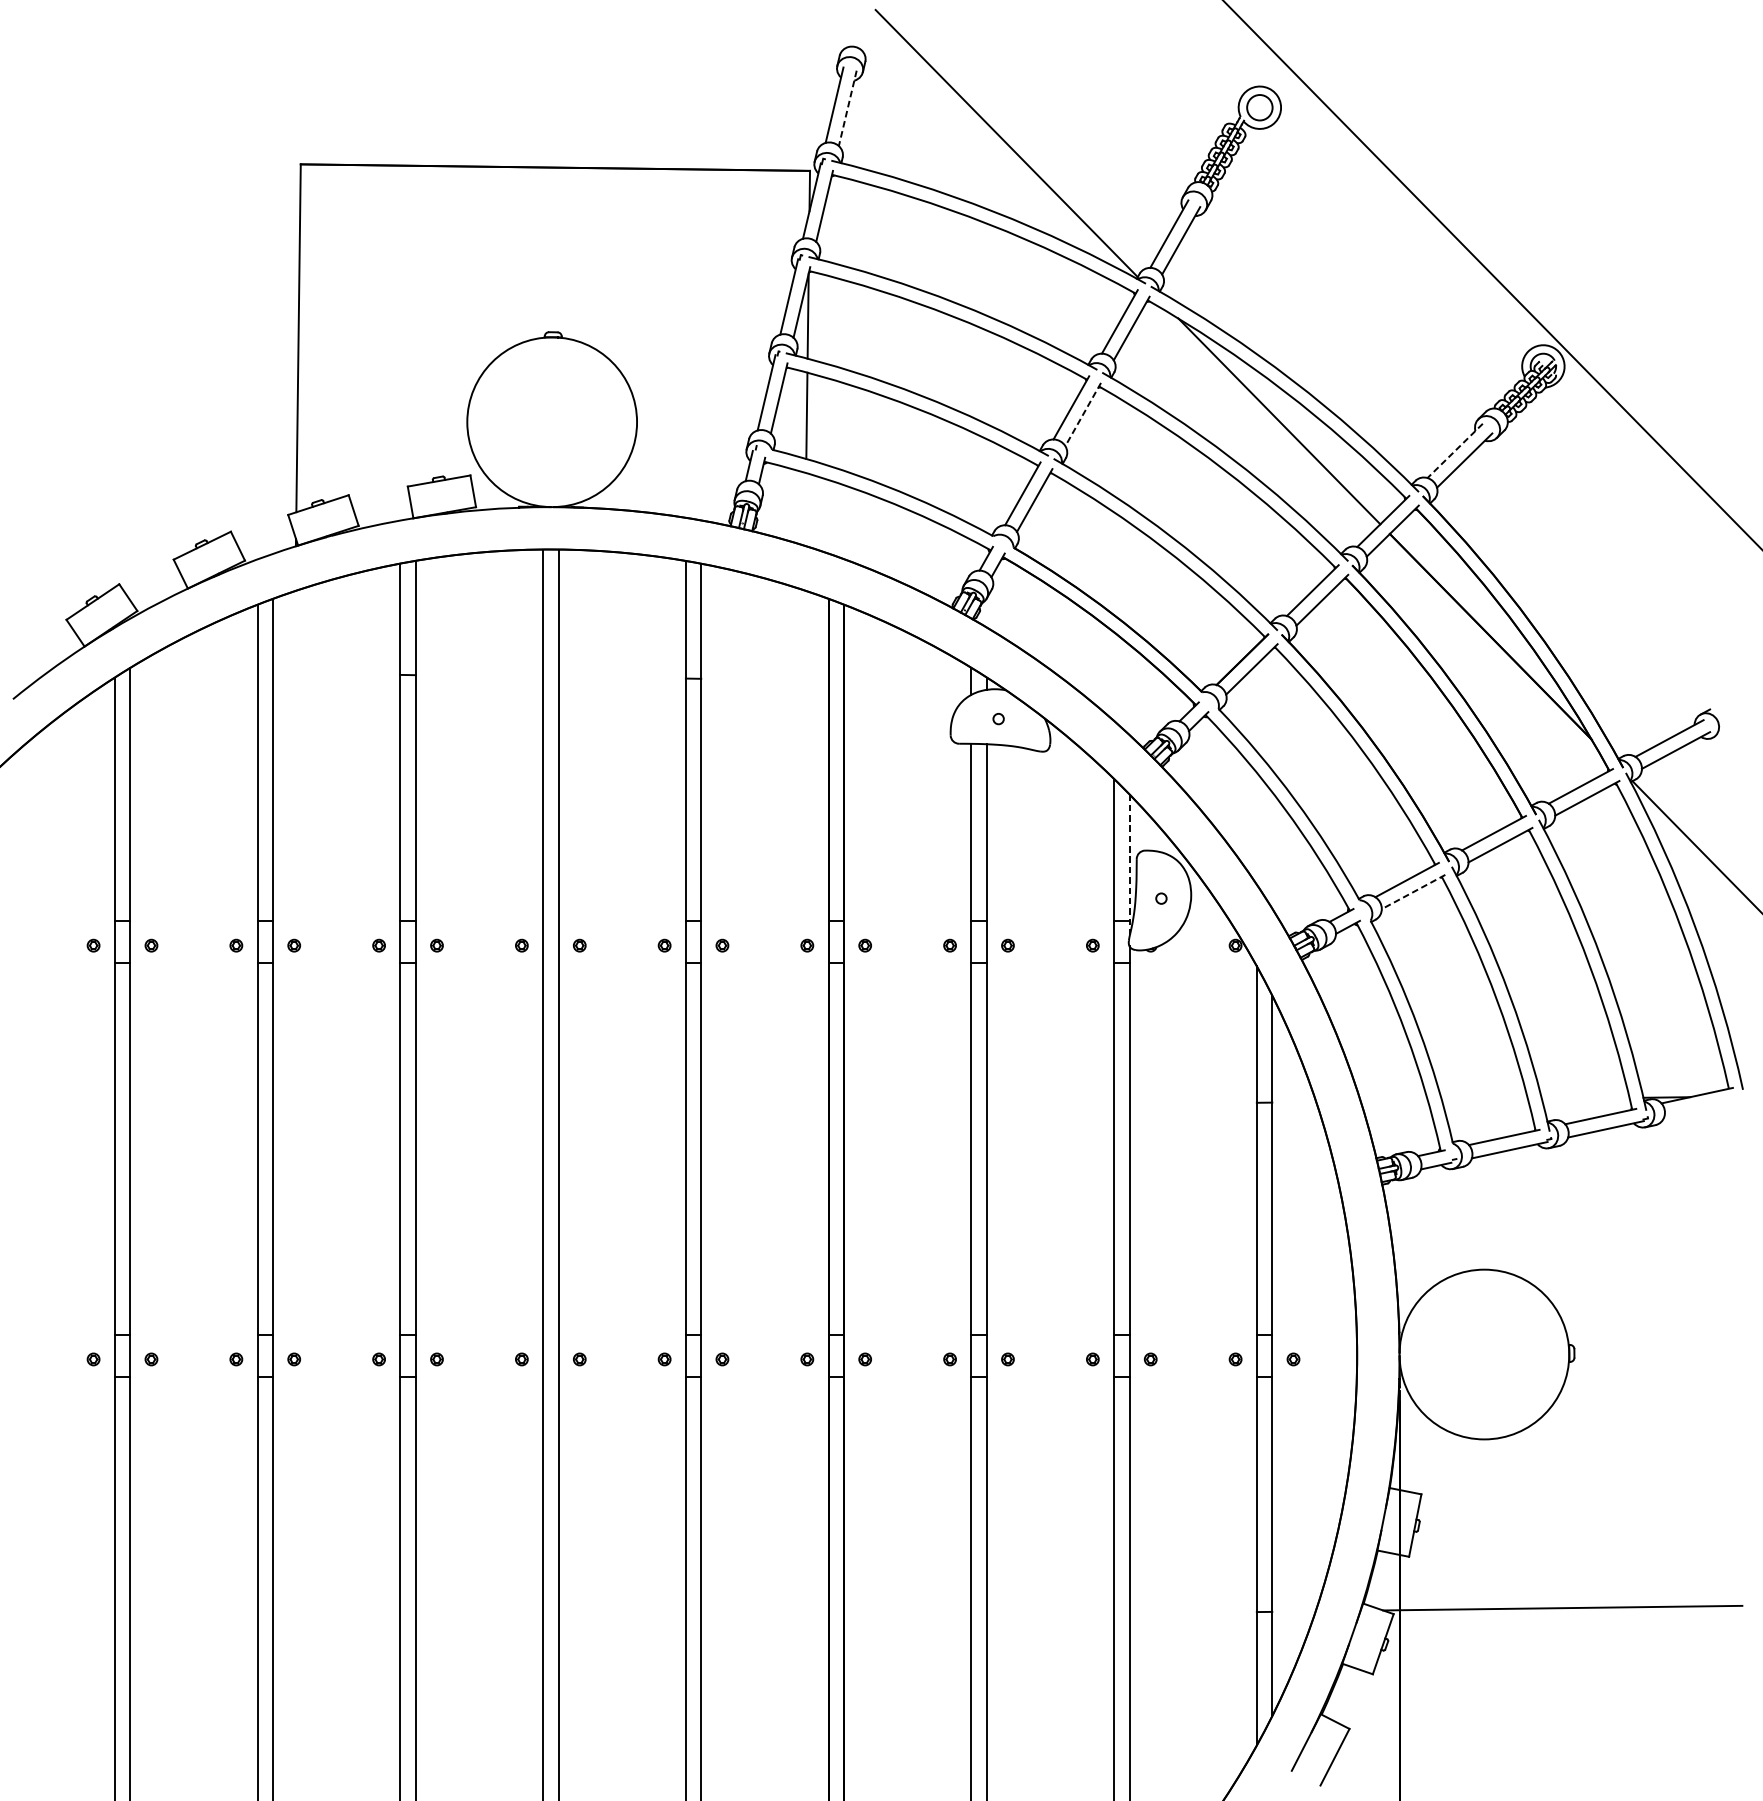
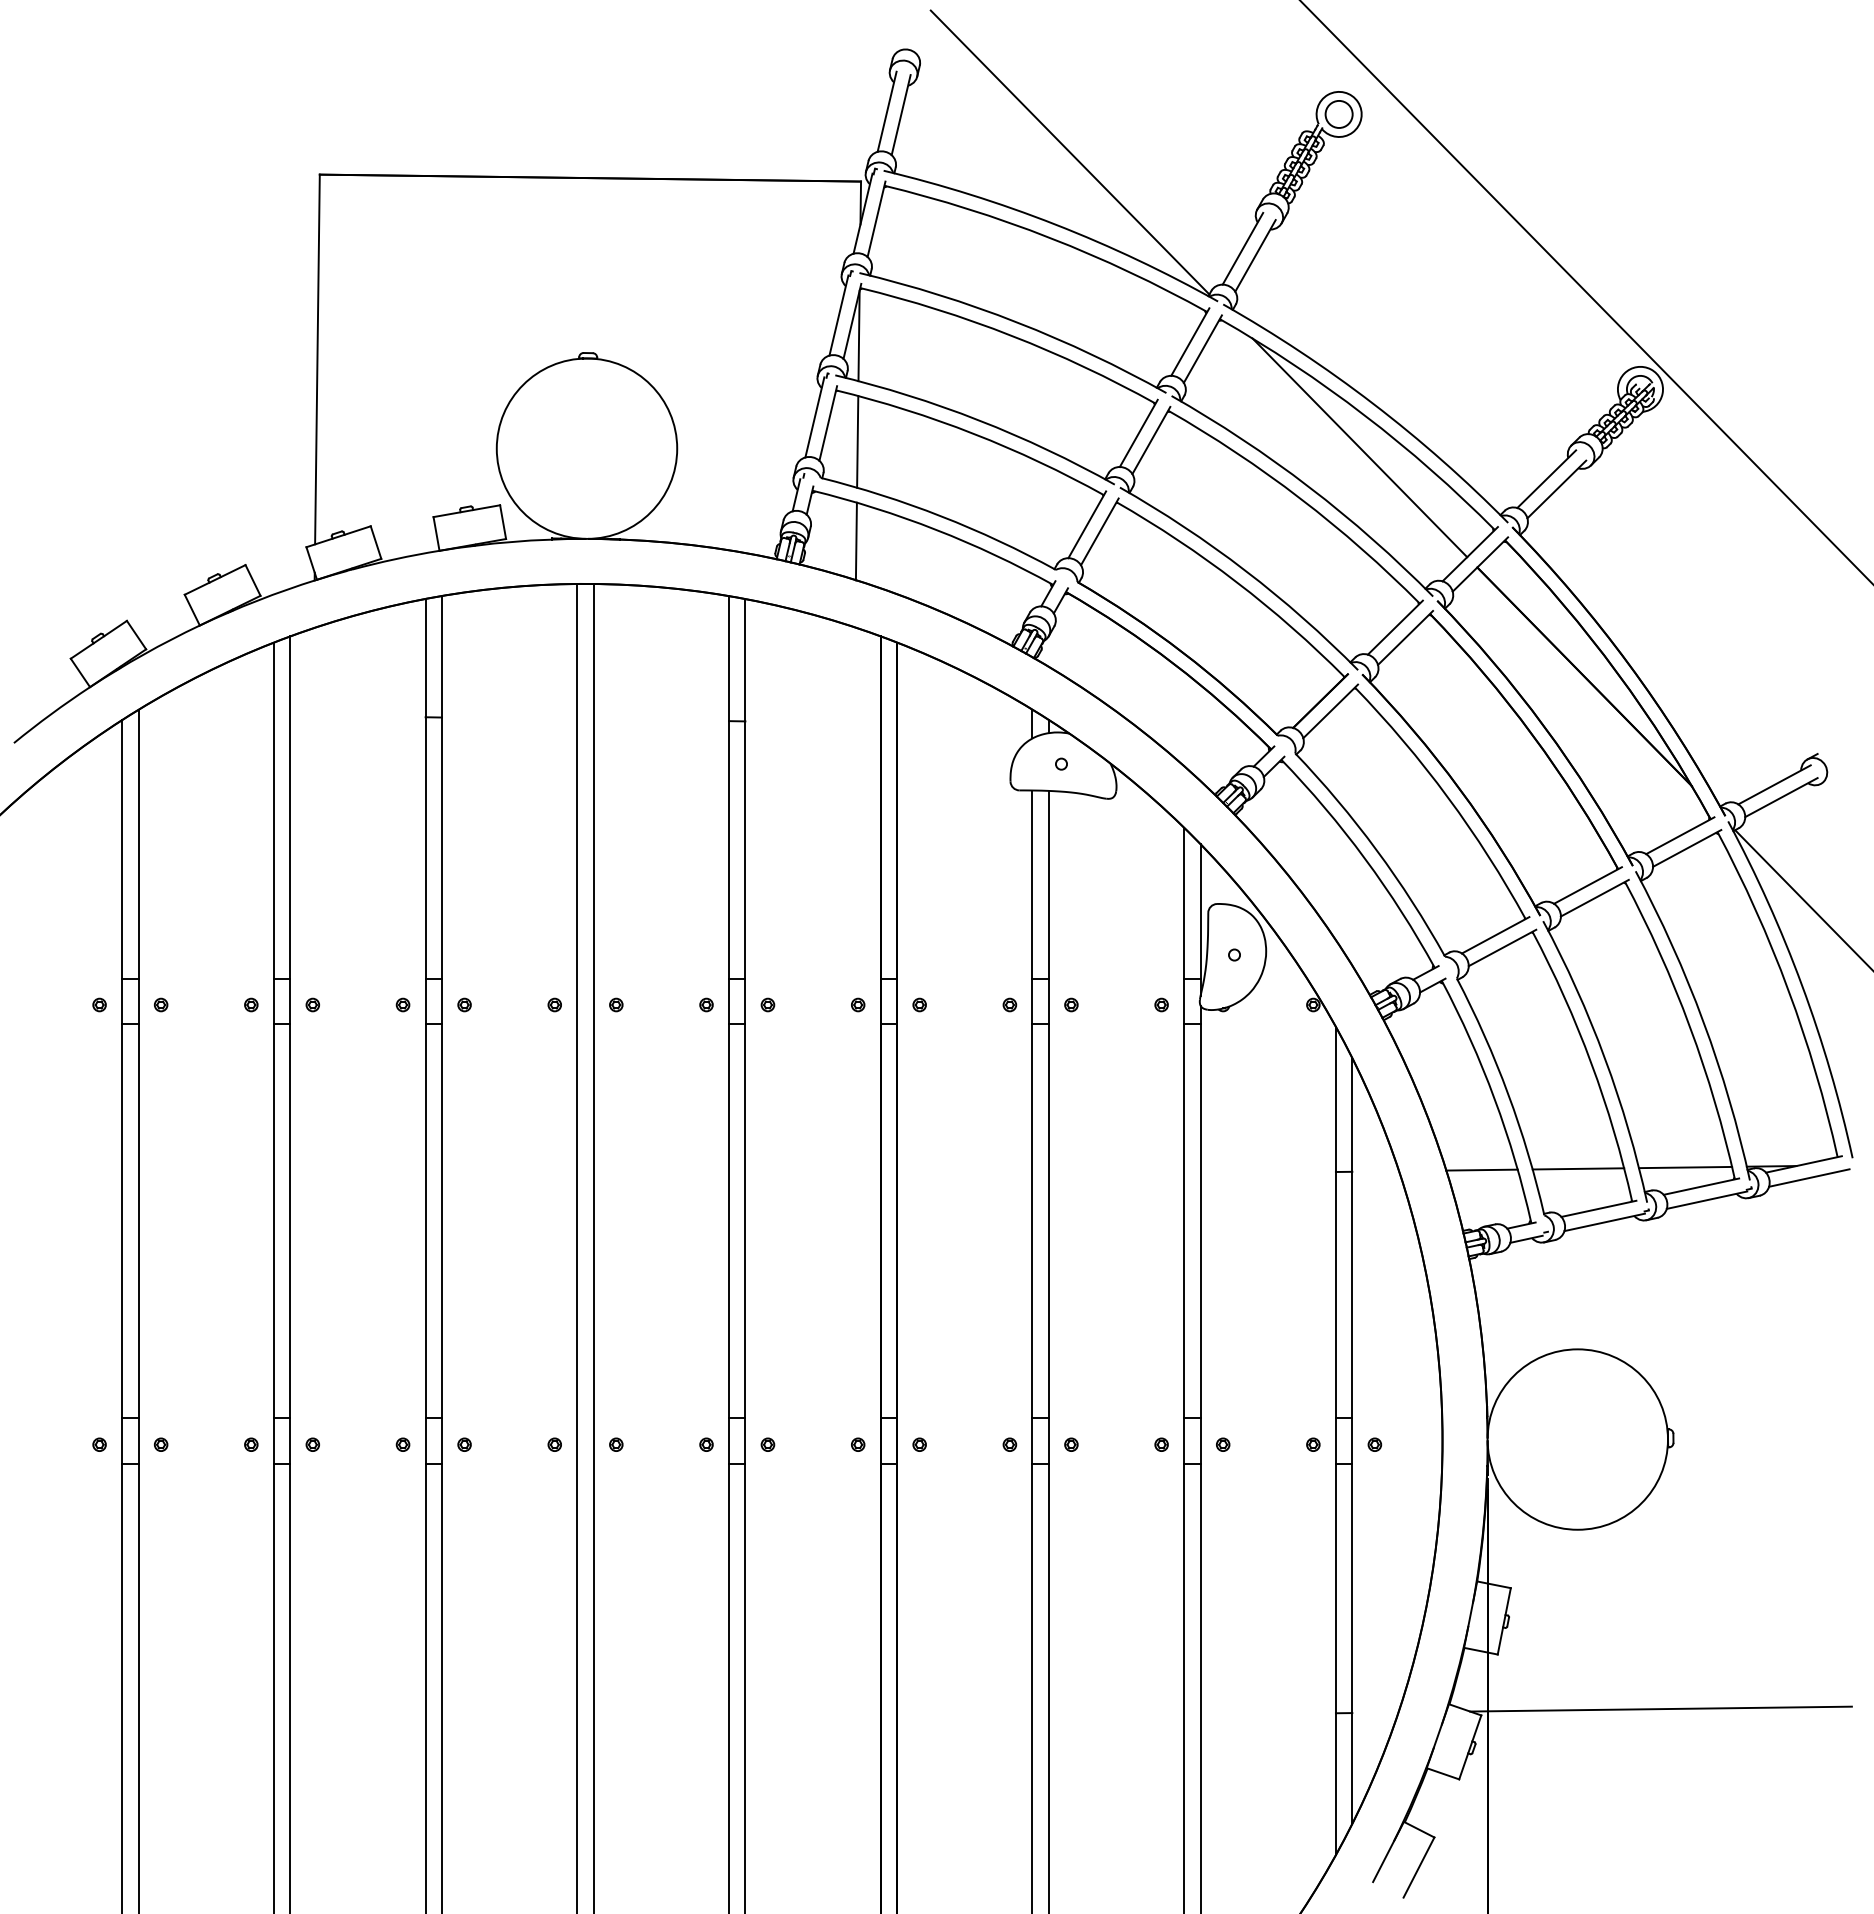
line: (848, 108) -> (901, 115), dashed -> solid
line: (1083, 414) -> (1151, 440), dashed -> solid
line: (1454, 451) -> (1546, 479), dashed -> solid
line: (804, 509) -> (855, 541), added
line: (1129, 866) -> (1200, 920), dashed -> solid
line: (1413, 892) -> (1502, 948), dashed -> solid
line: (1585, 1098) -> (1685, 1167), added
line: (1485, 1099) -> (1578, 1168), added
line: (1393, 1100) -> (1481, 1169), added
line: (1702, 1107) -> (1809, 1177), added

